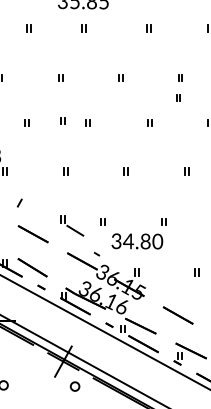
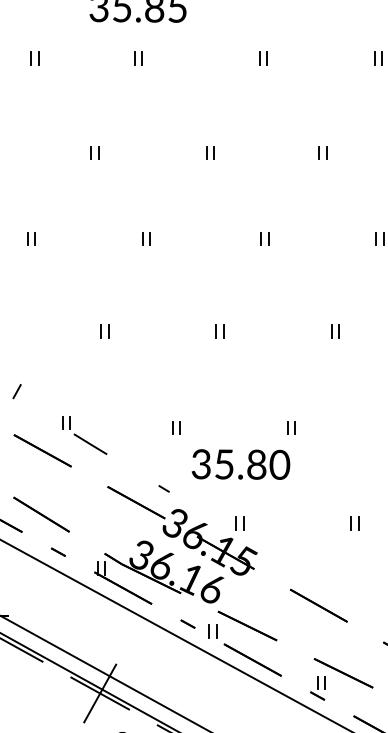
part: (178, 97) -> (319, 190), removed
part: (62, 120) -> (98, 234), removed
part: (72, 225) -> (85, 434), moved
text: (128, 241) -> (224, 464), 34.80 -> 35.80

